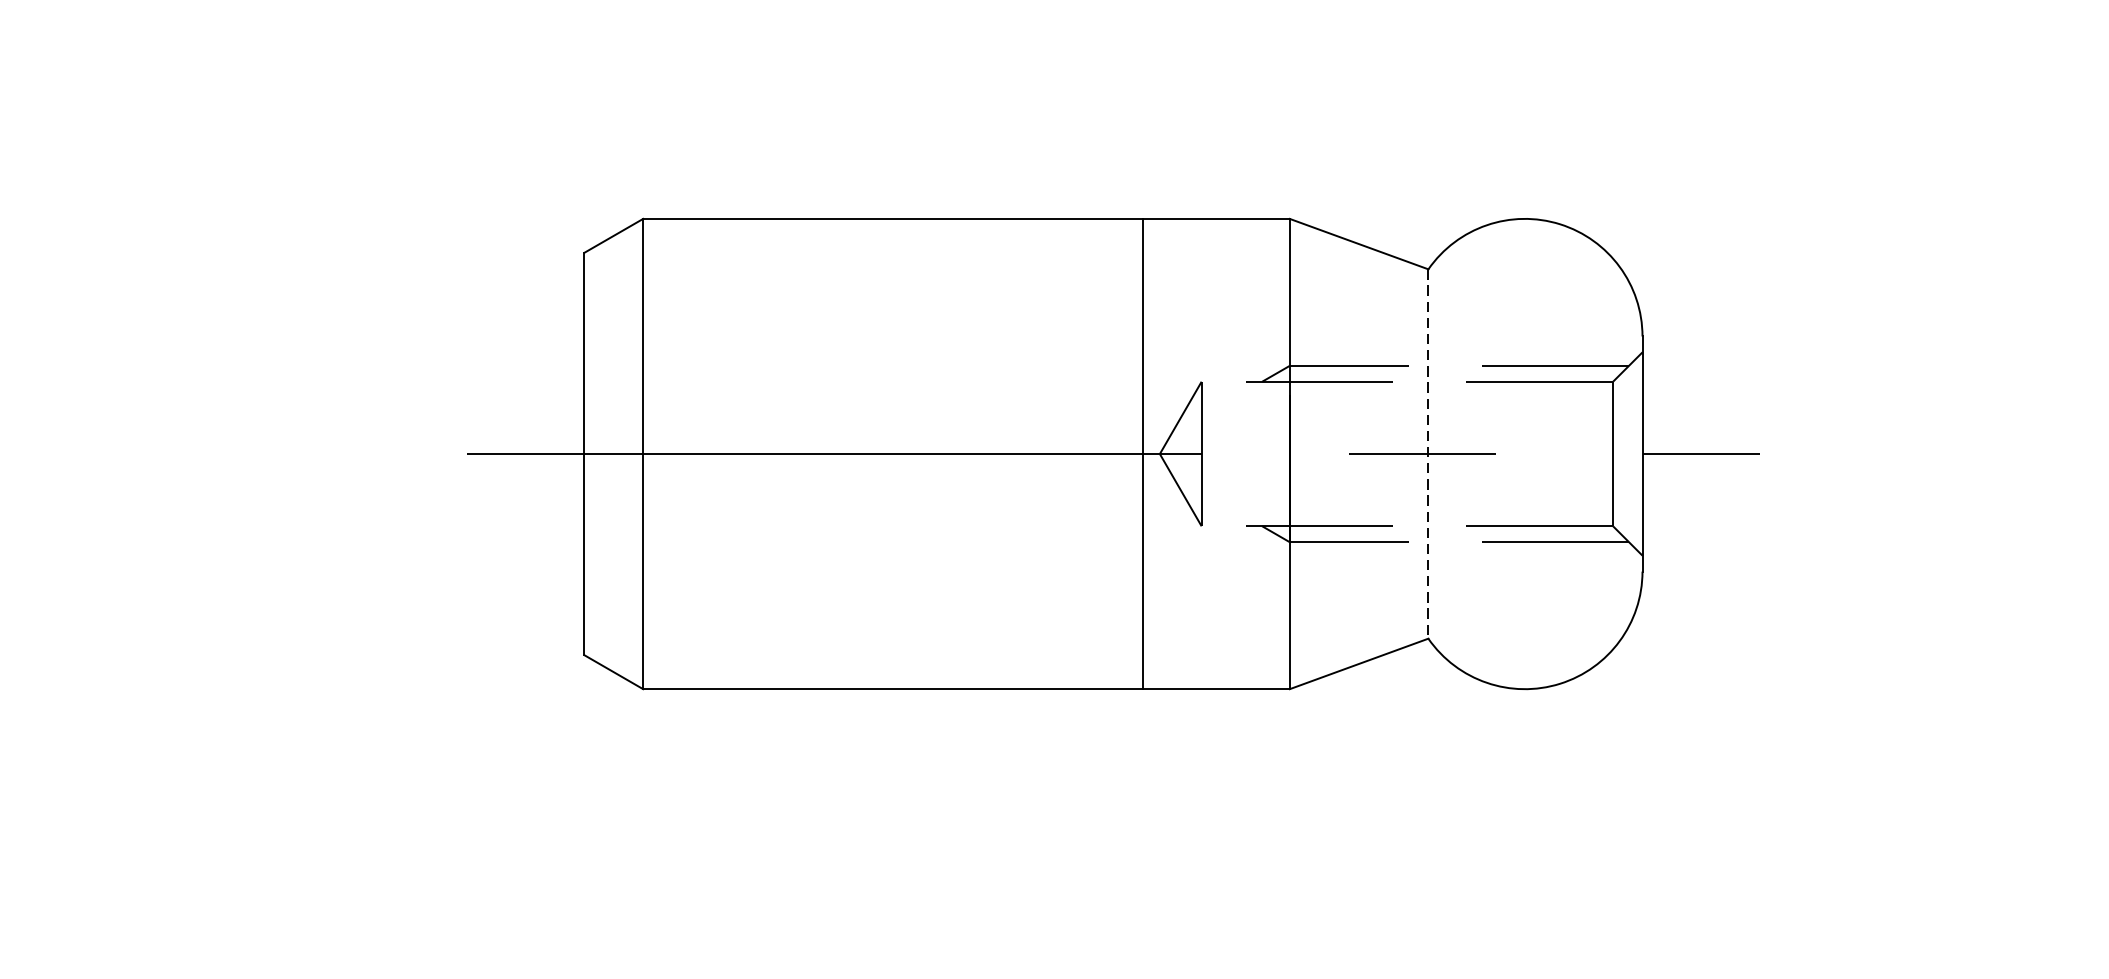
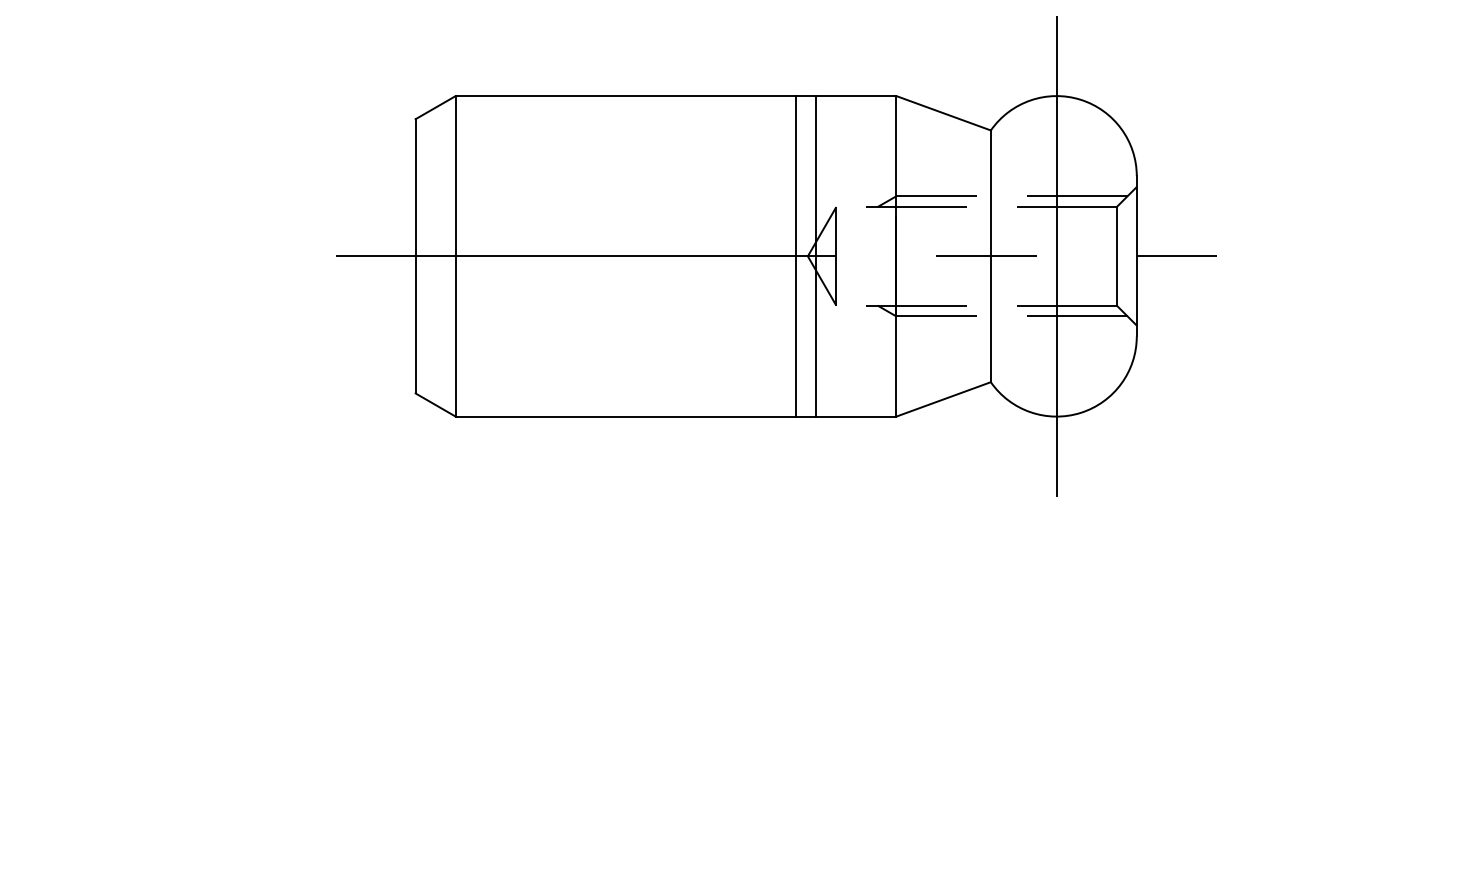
line: (1524, 452) -> (1056, 255), added
line: (1172, 454) -> (816, 256), added
line: (1427, 454) -> (990, 256), dashed -> solid

